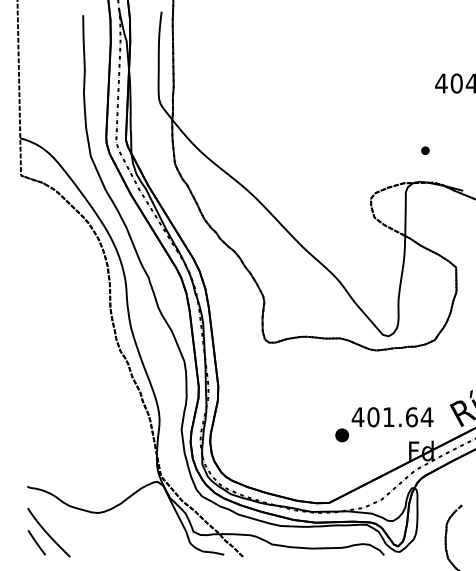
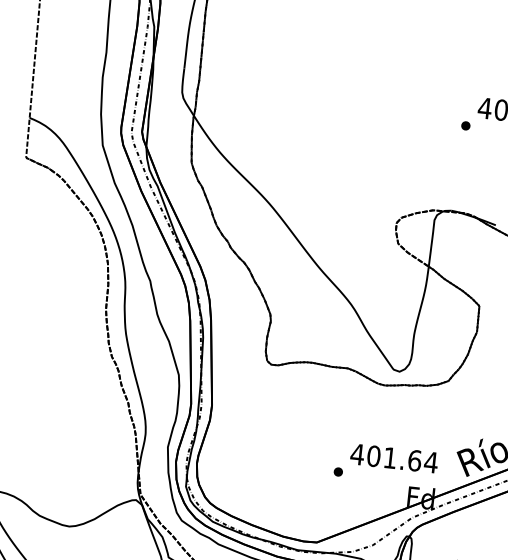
part: (425, 150) -> (465, 125), moved
part: (341, 435) -> (337, 472), size x0.62

